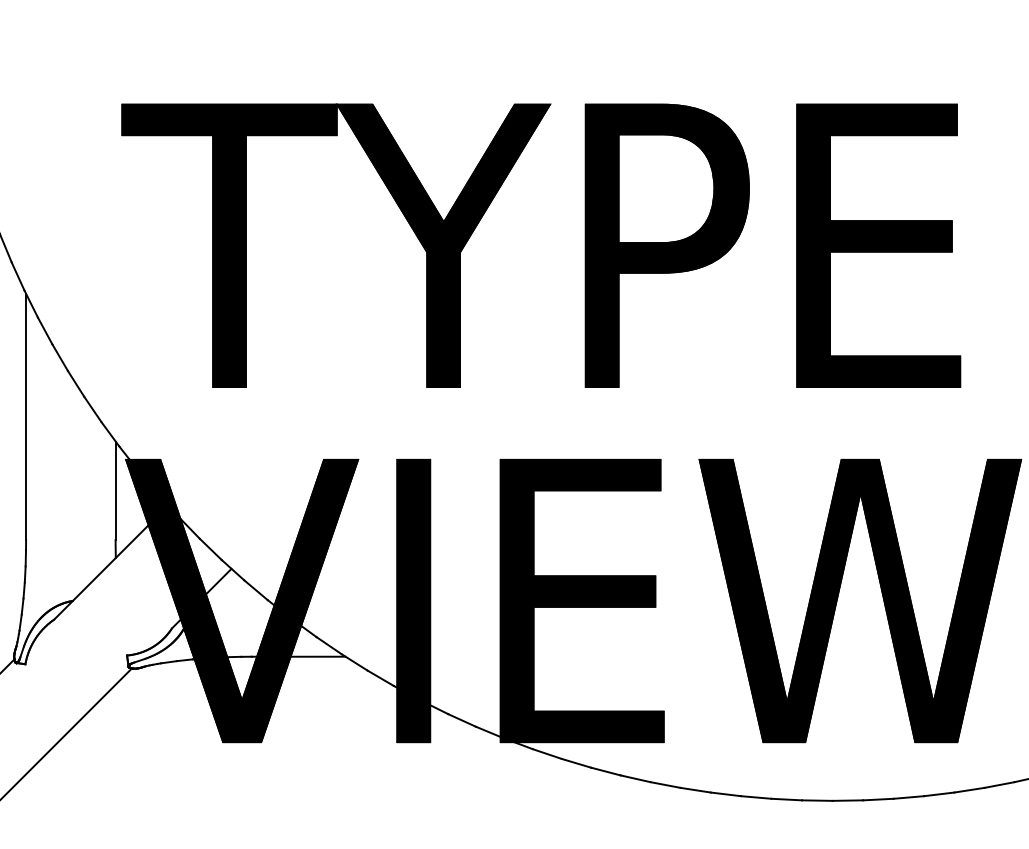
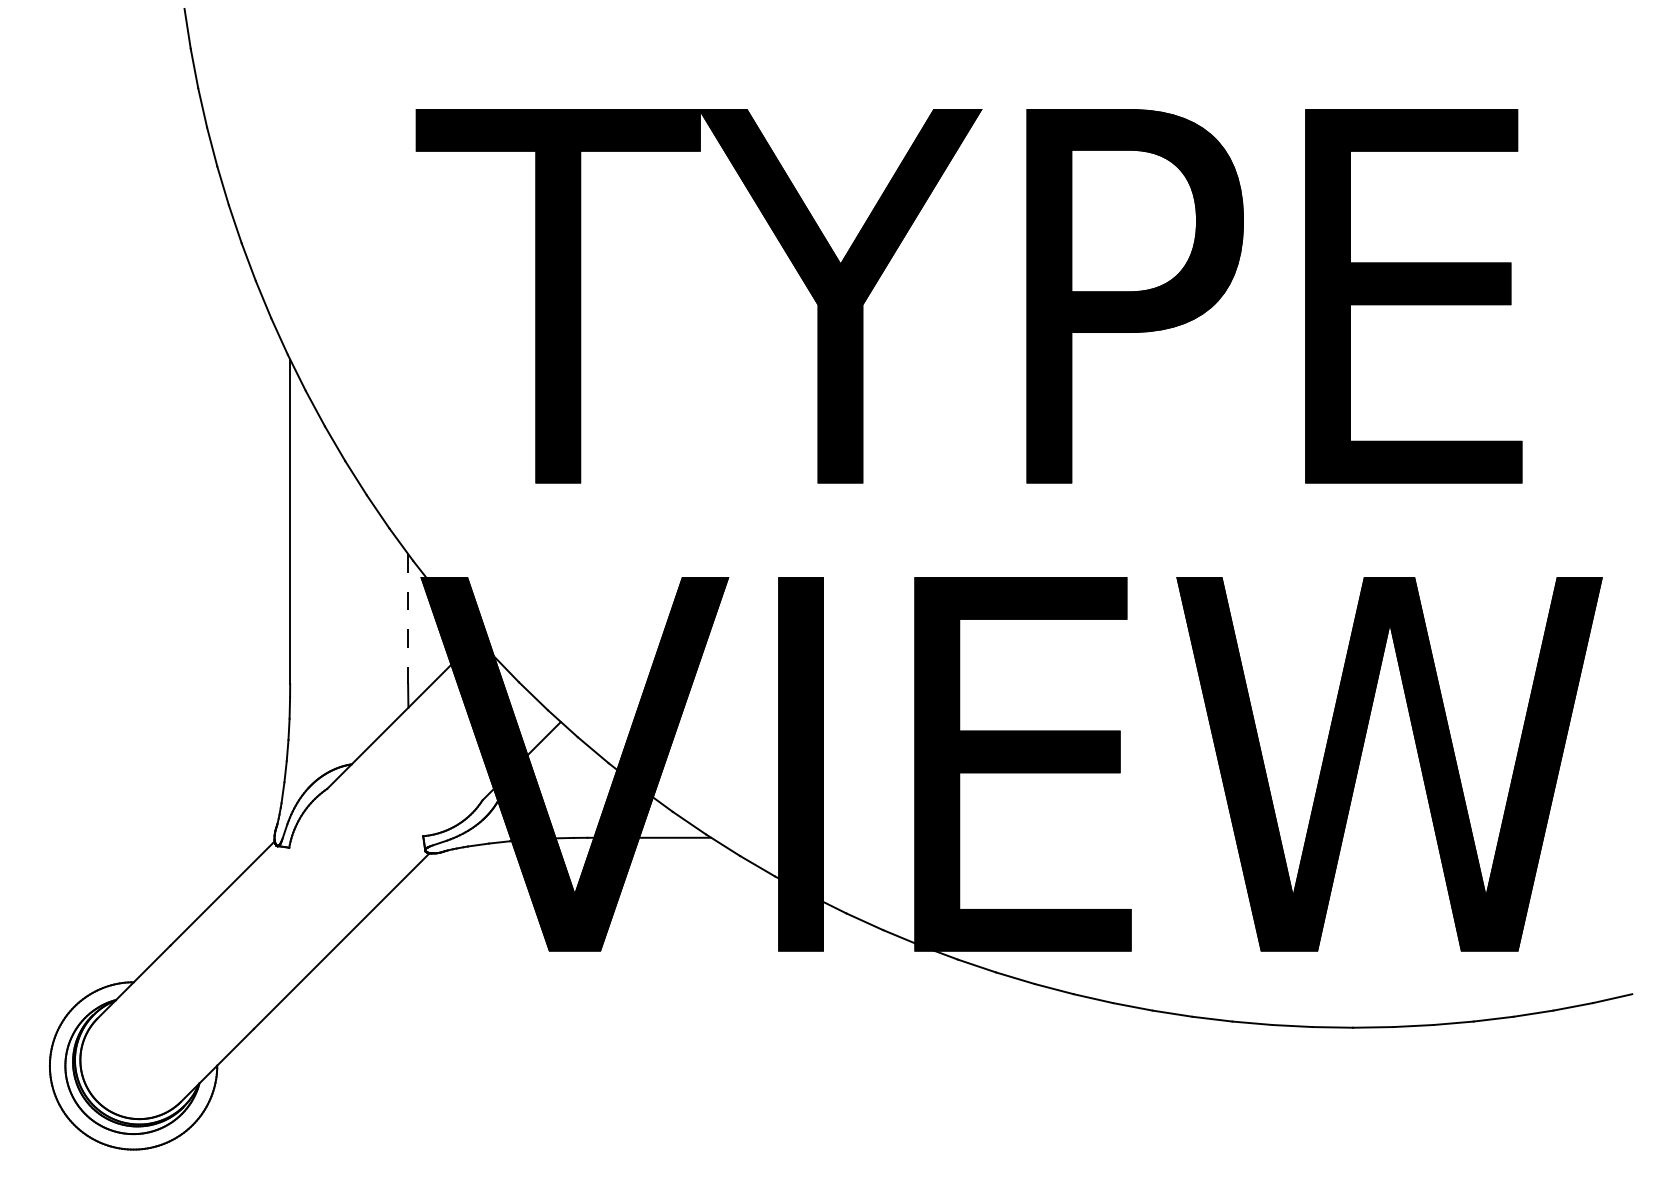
line: (115, 491) -> (408, 619), solid -> dashed

